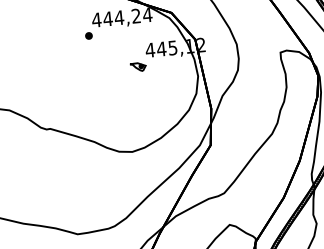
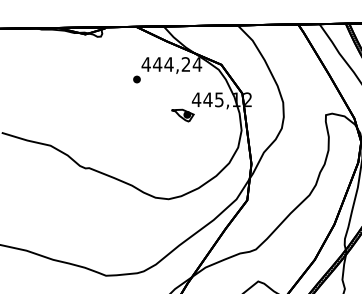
part: (137, 67) -> (182, 115), size x1.43

